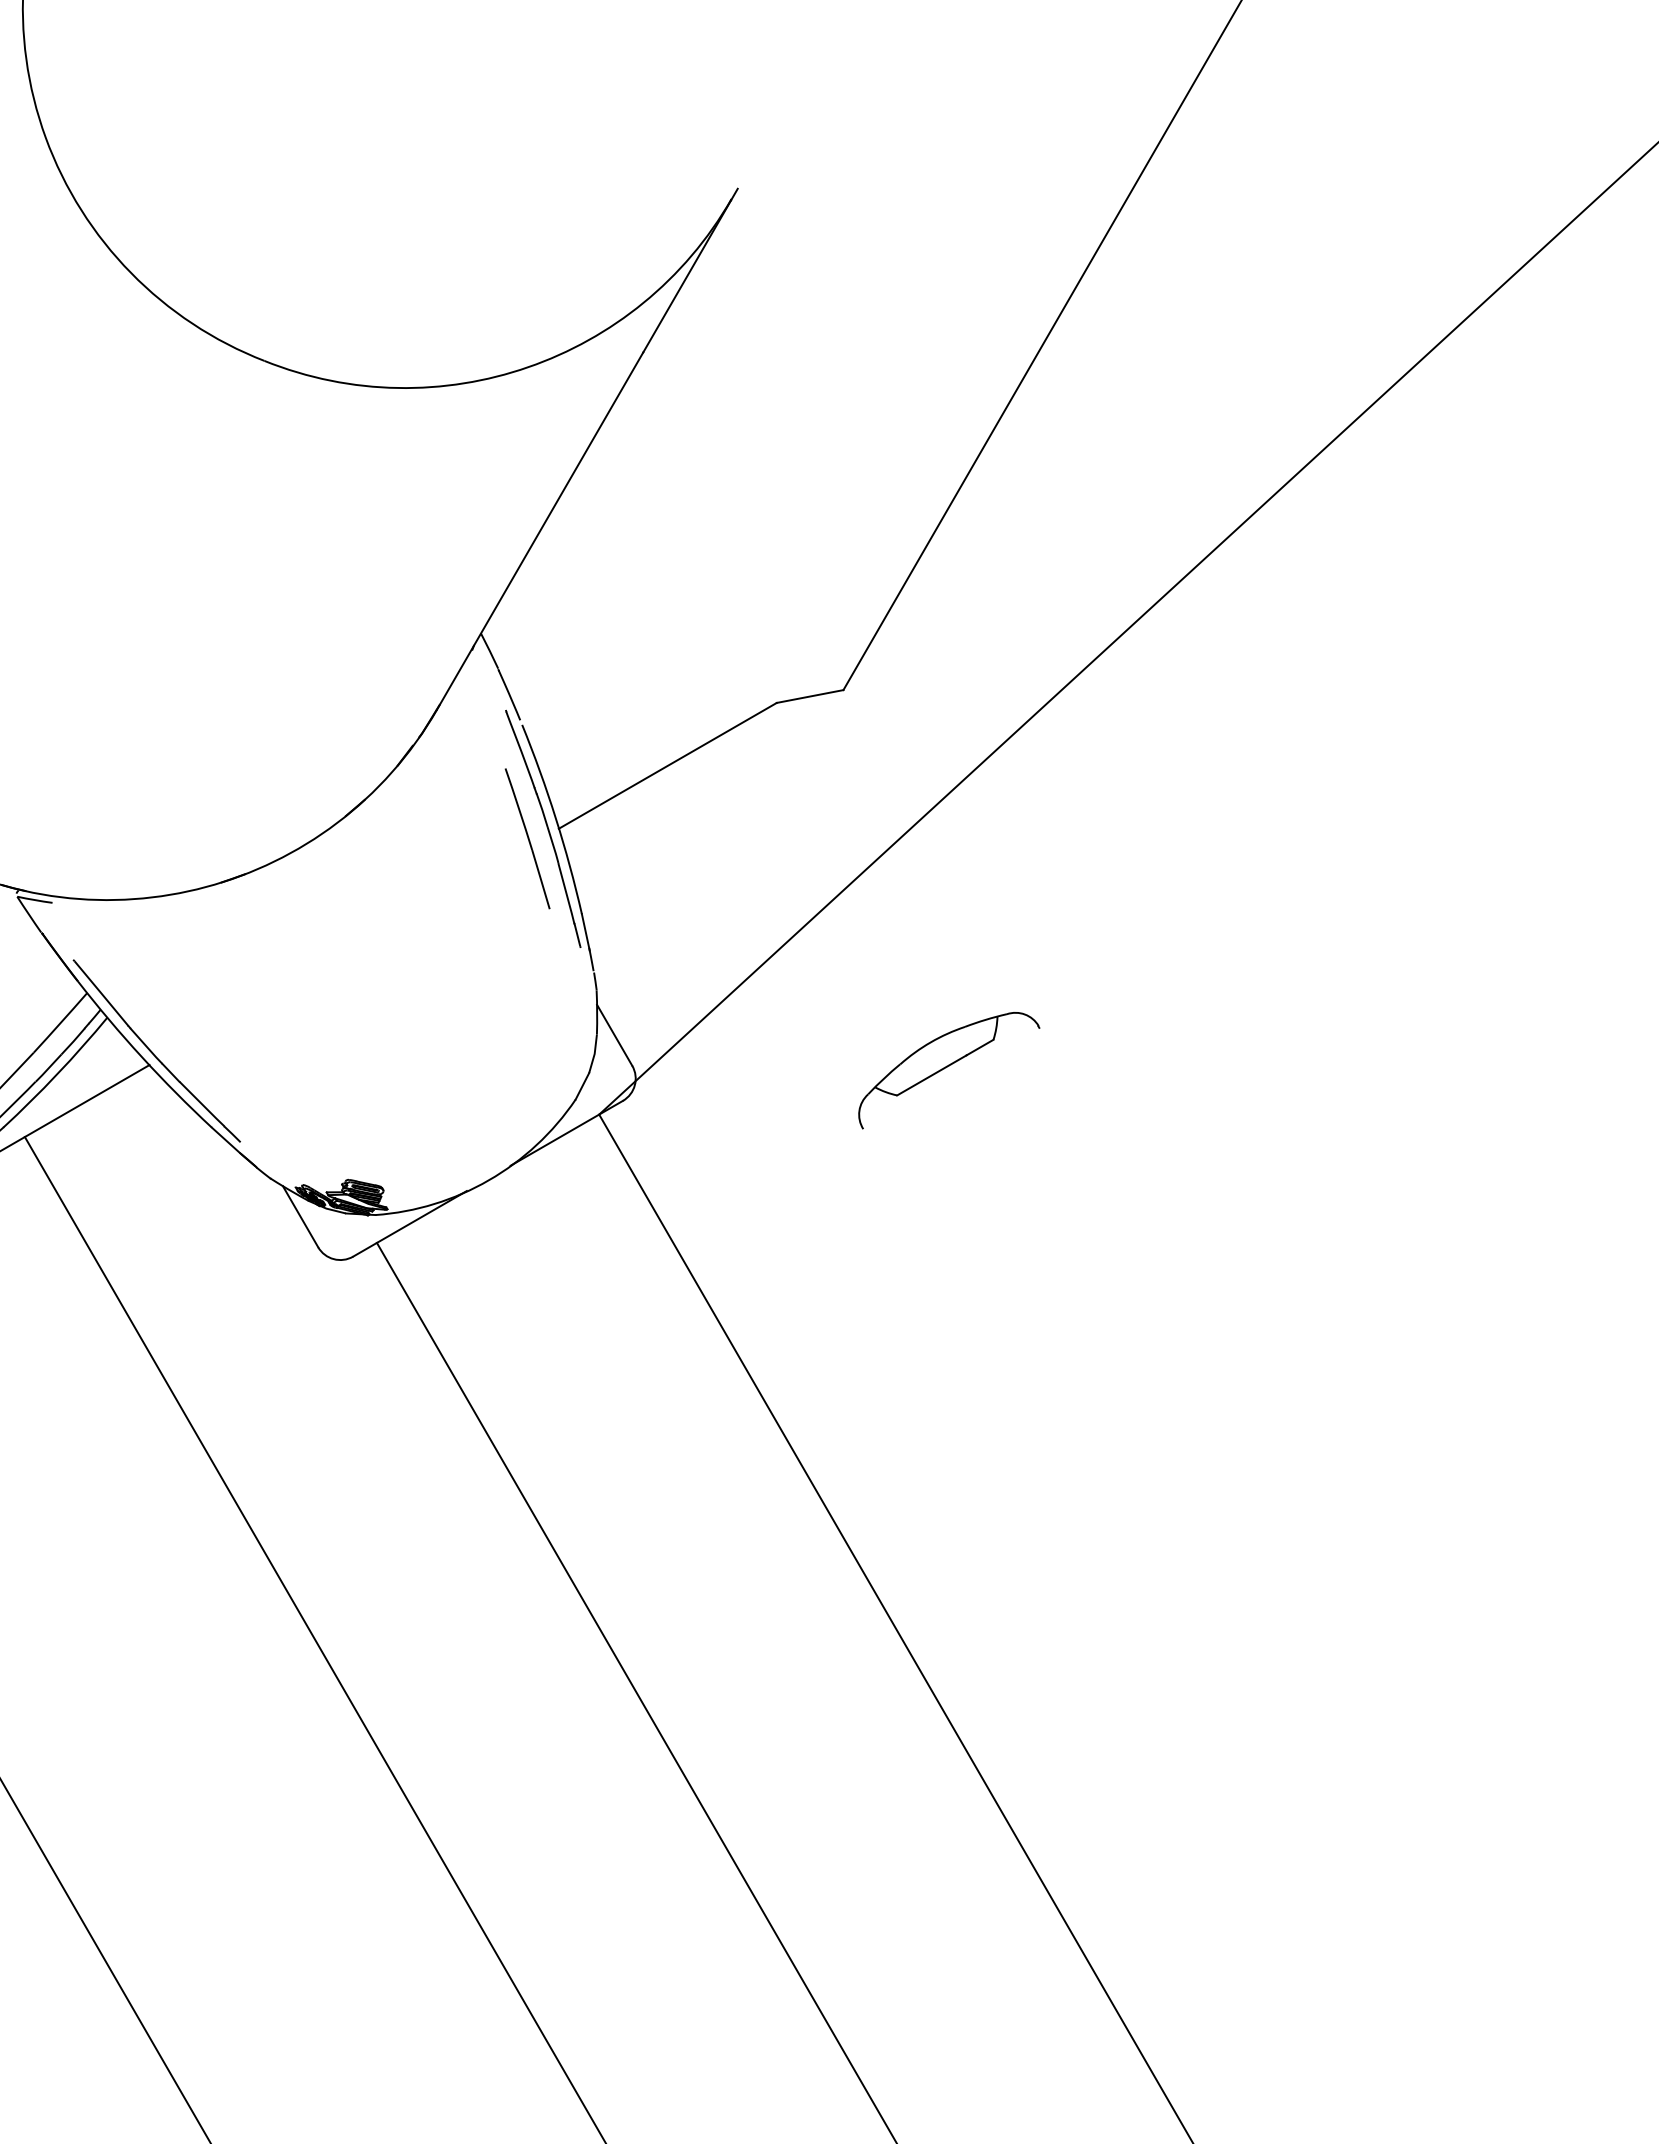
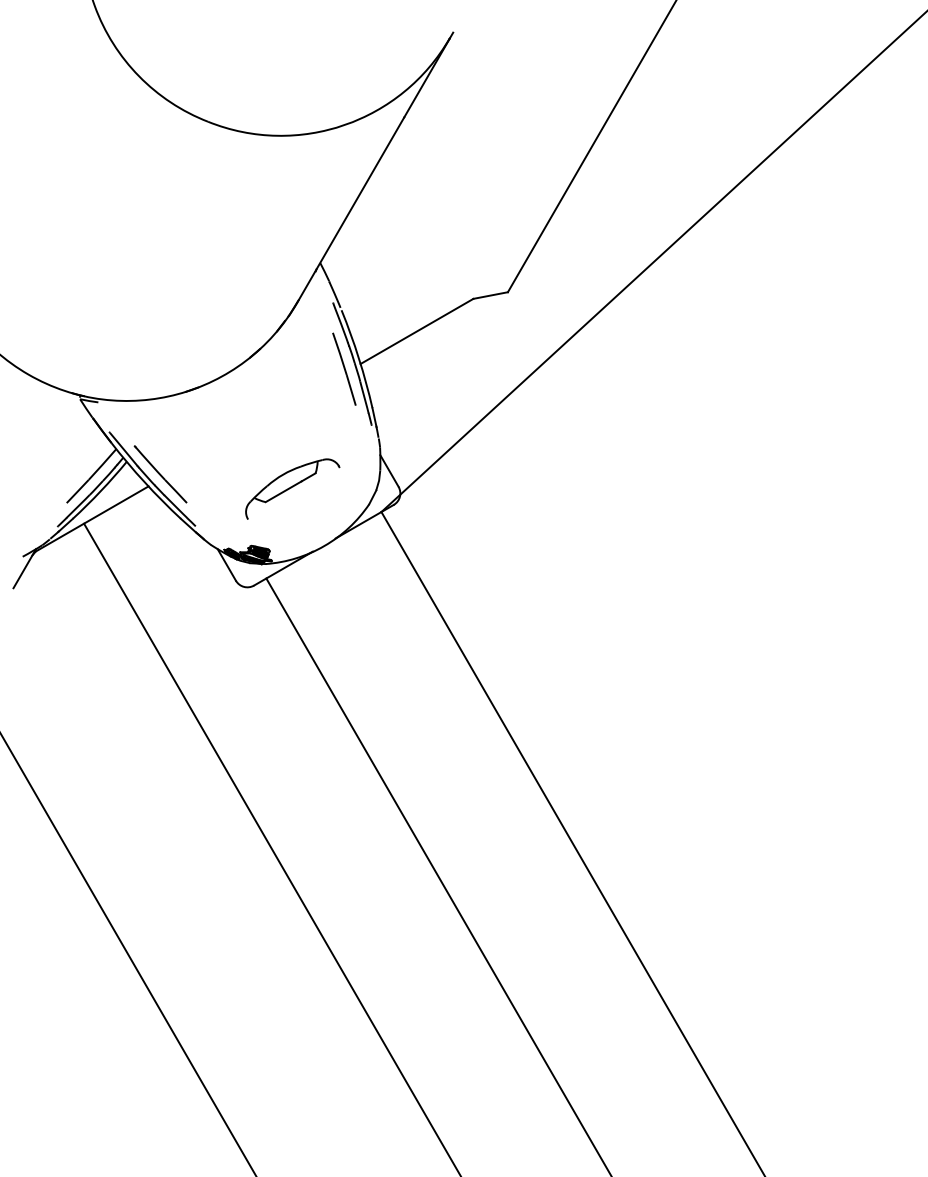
line: (172, 1042) -> (160, 474), added
part: (948, 1069) -> (292, 488), moved

